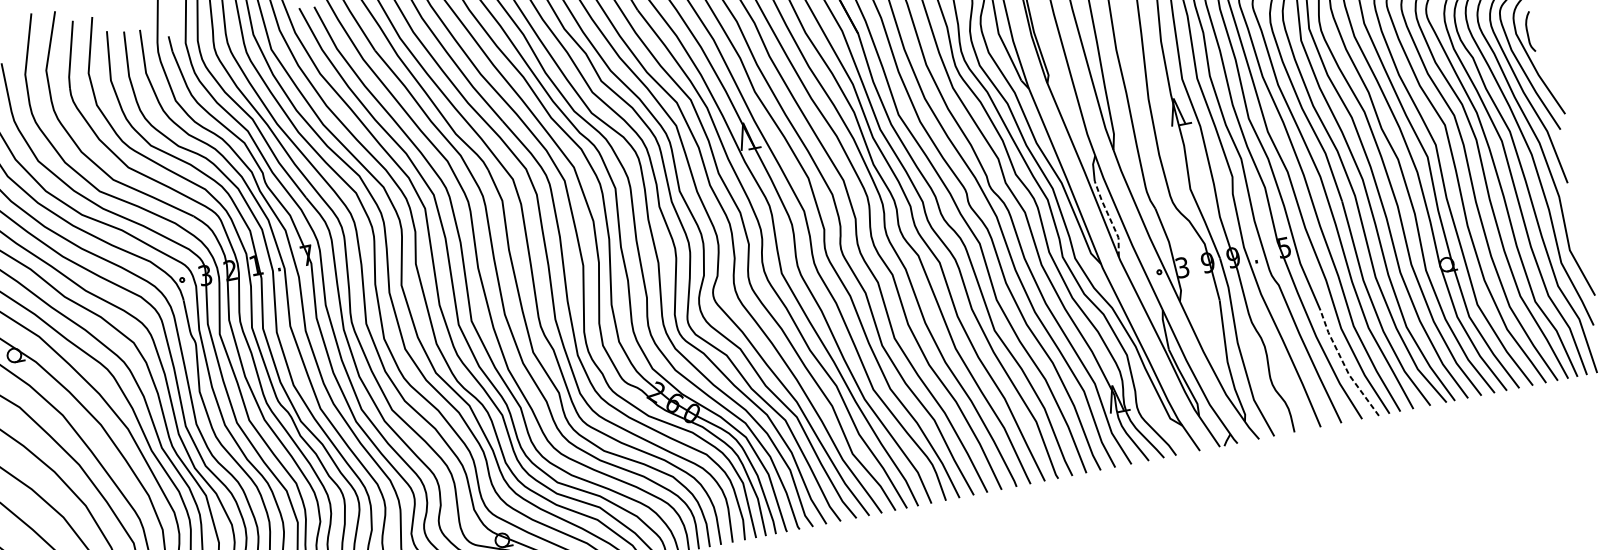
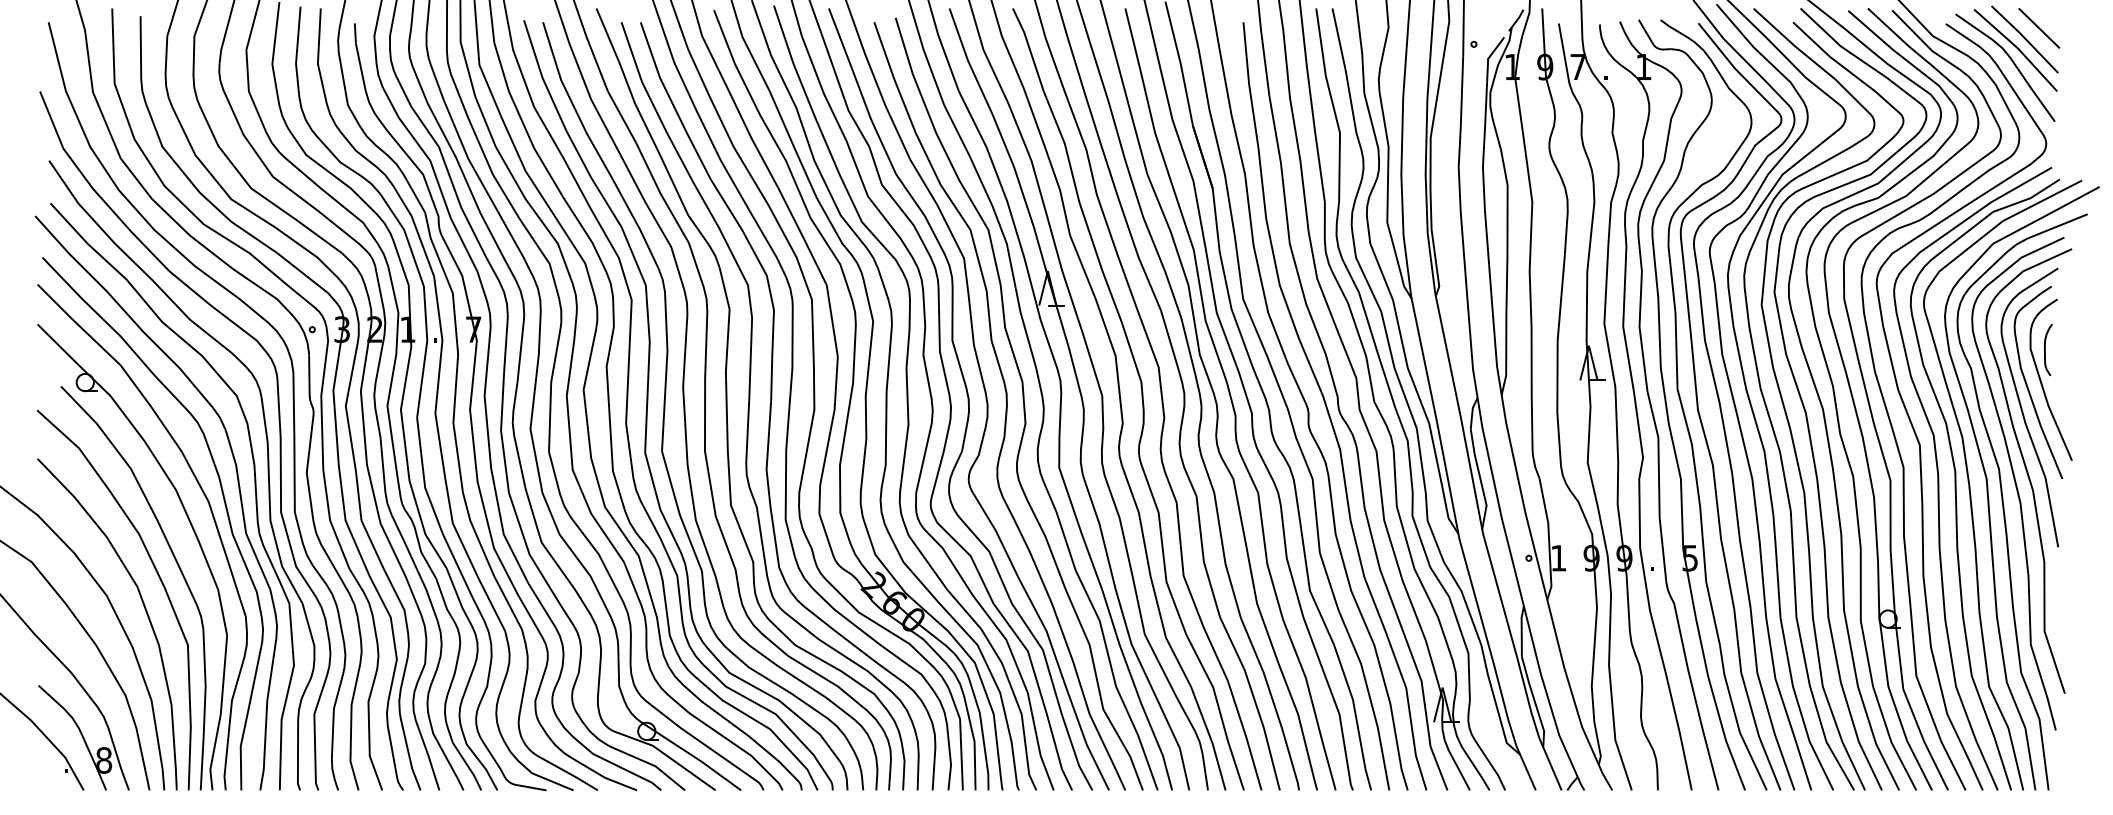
line: (1109, 218) -> (1480, 479), dashed -> solid
text: (1182, 267) -> (1558, 557), 3 -> 1
line: (1344, 365) -> (1736, 719), dashed -> solid

